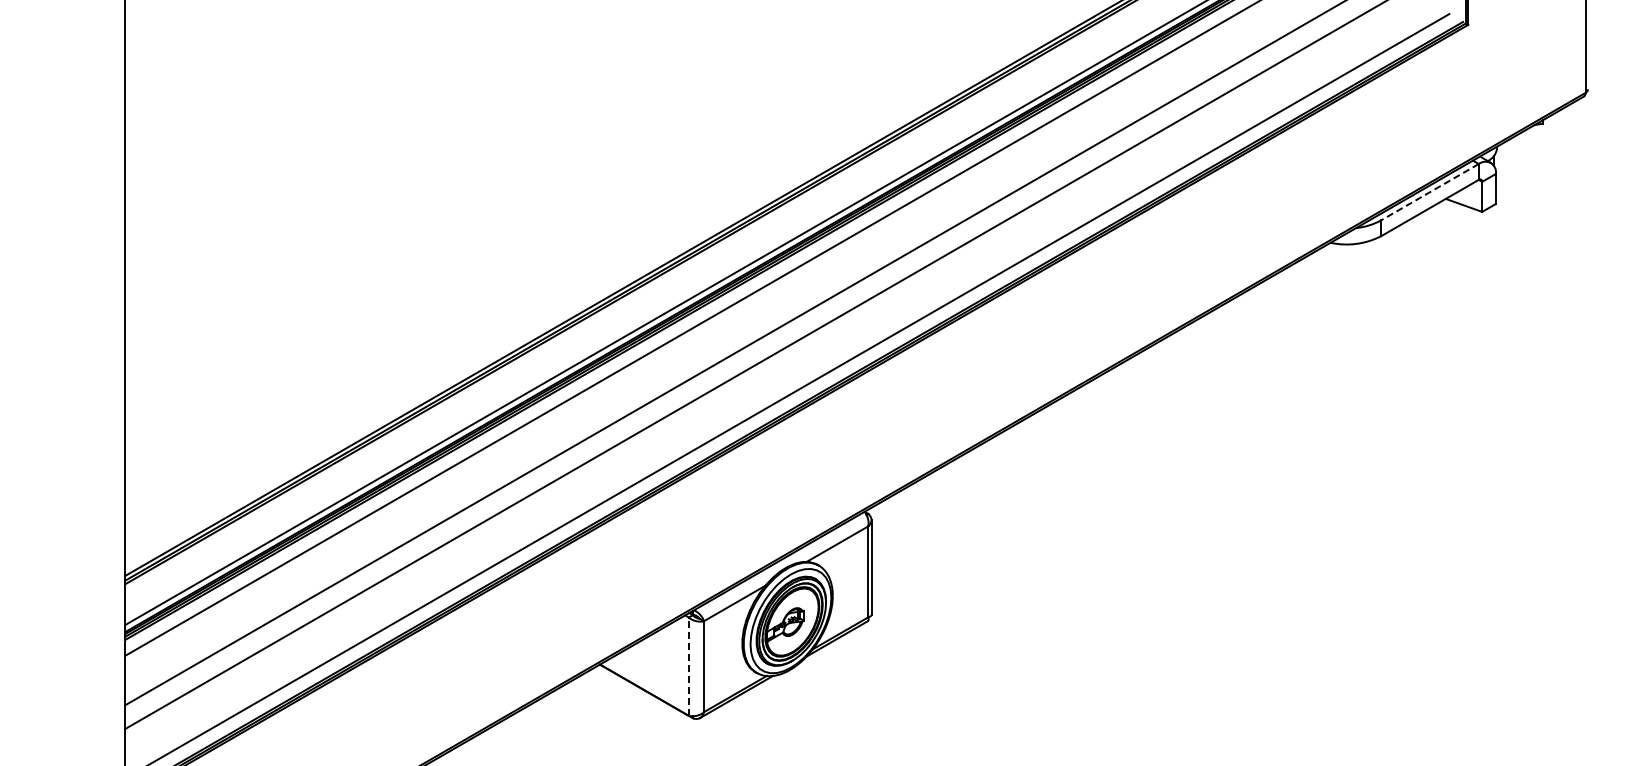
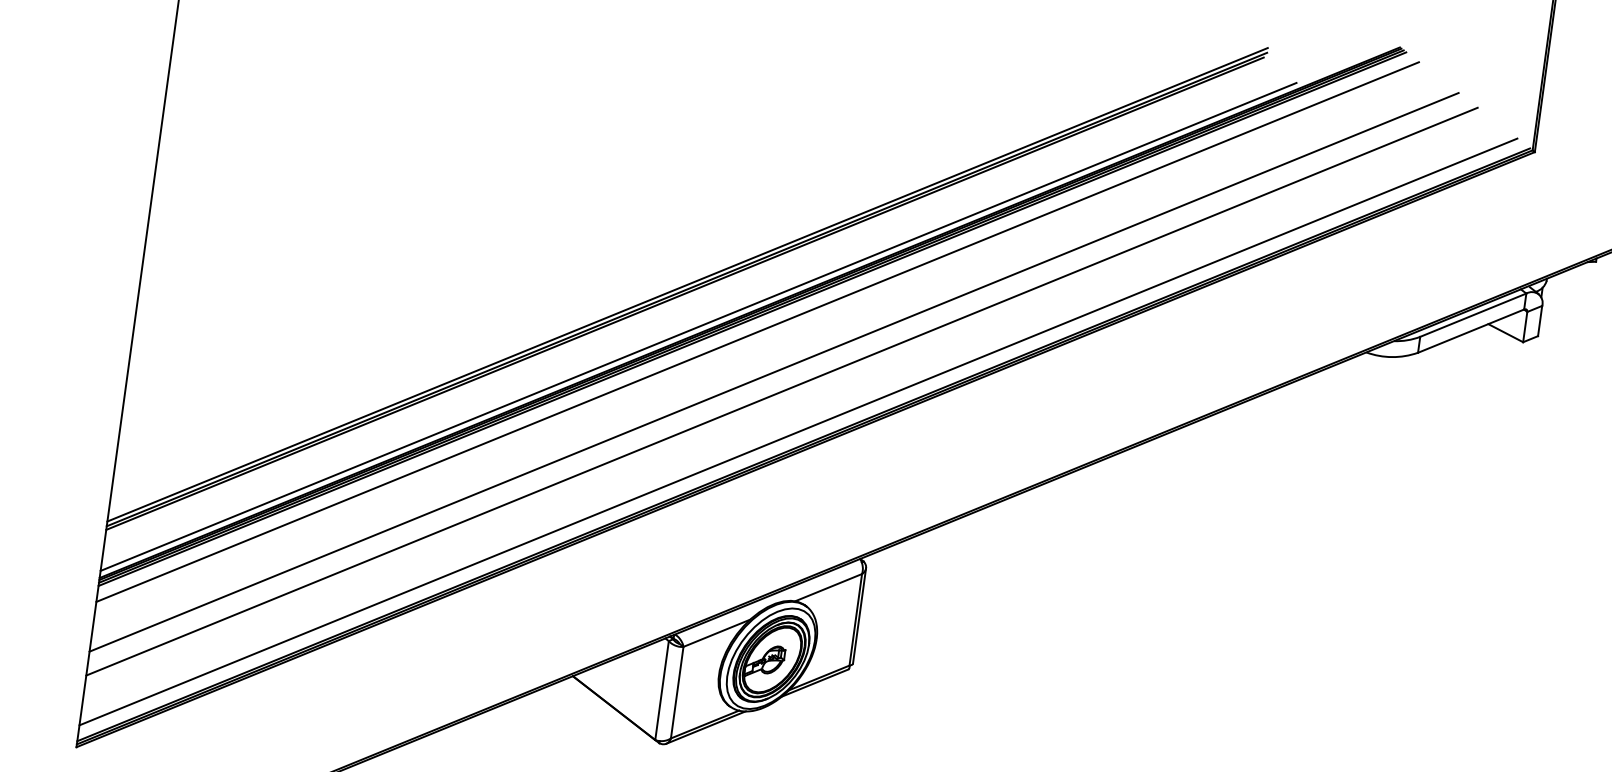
line: (1429, 192) -> (1472, 315), dashed -> solid
line: (688, 666) -> (661, 690), dashed -> solid

